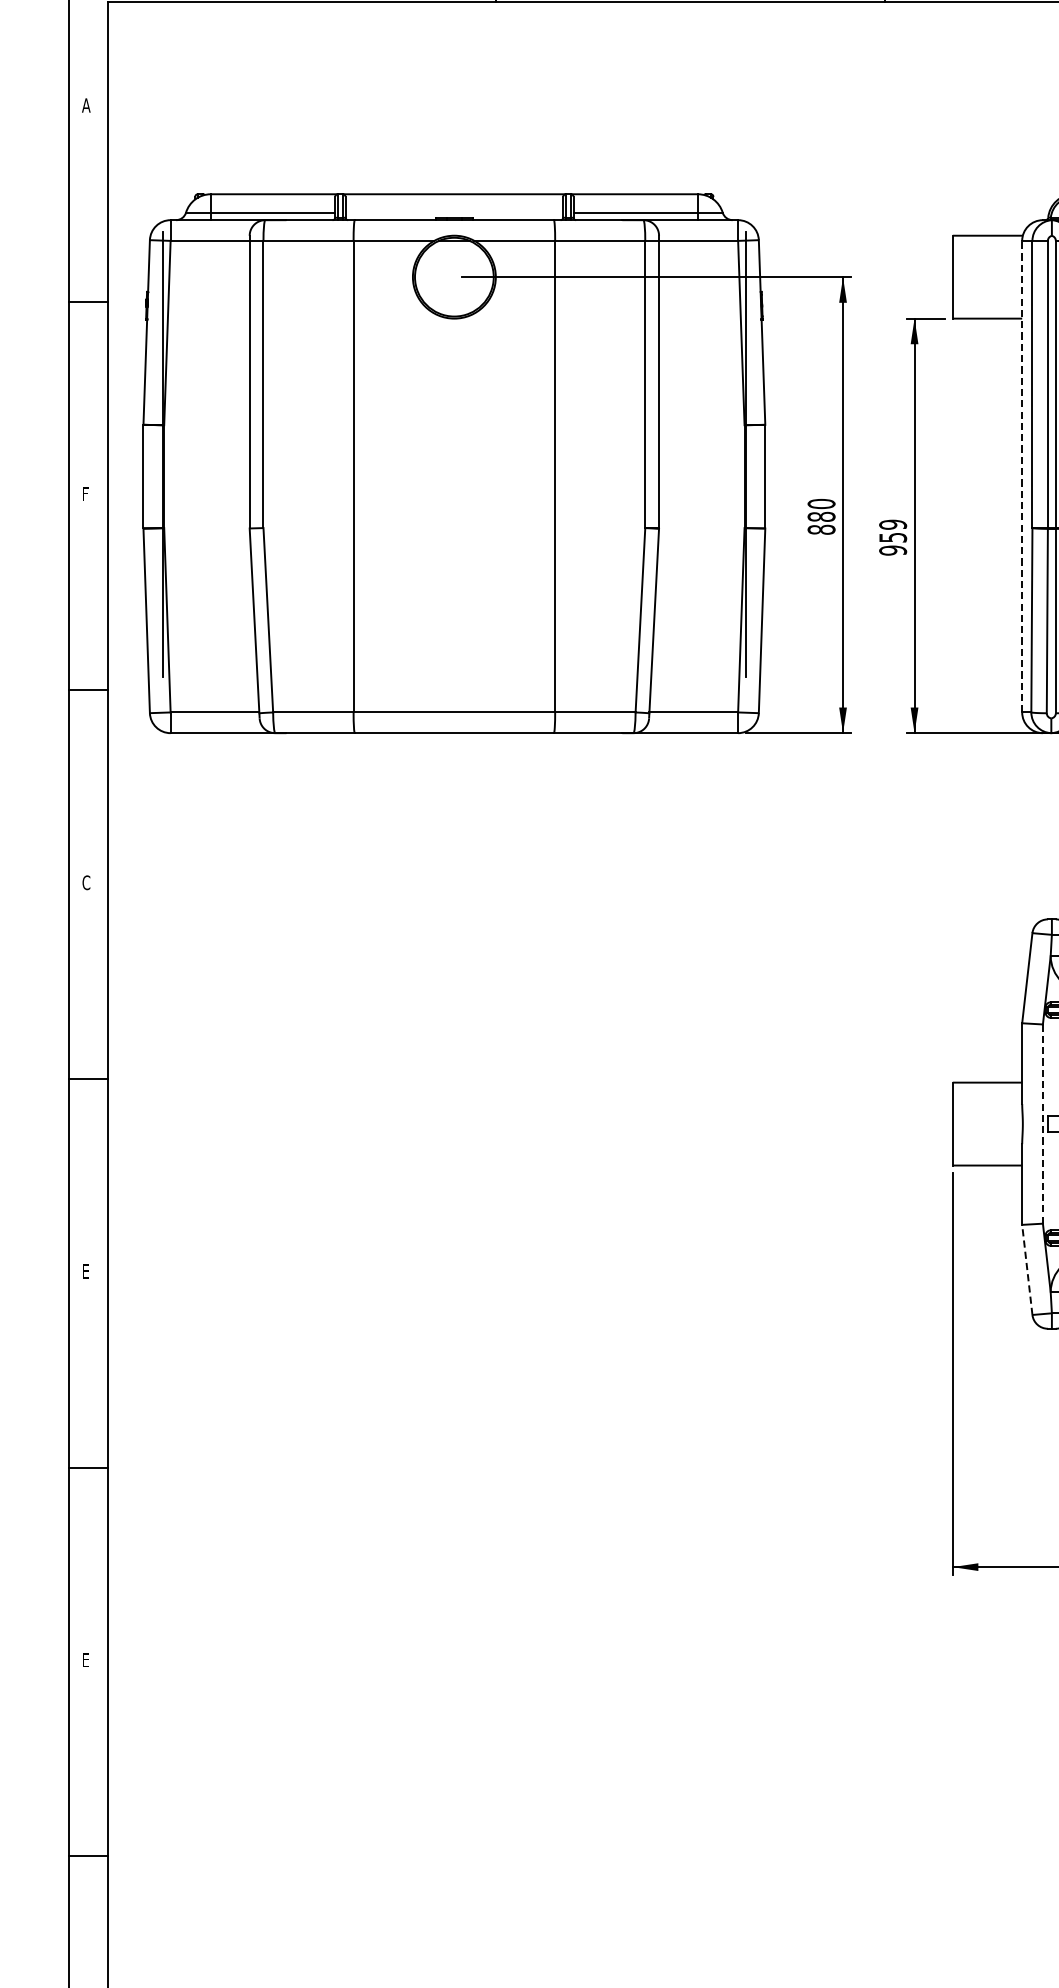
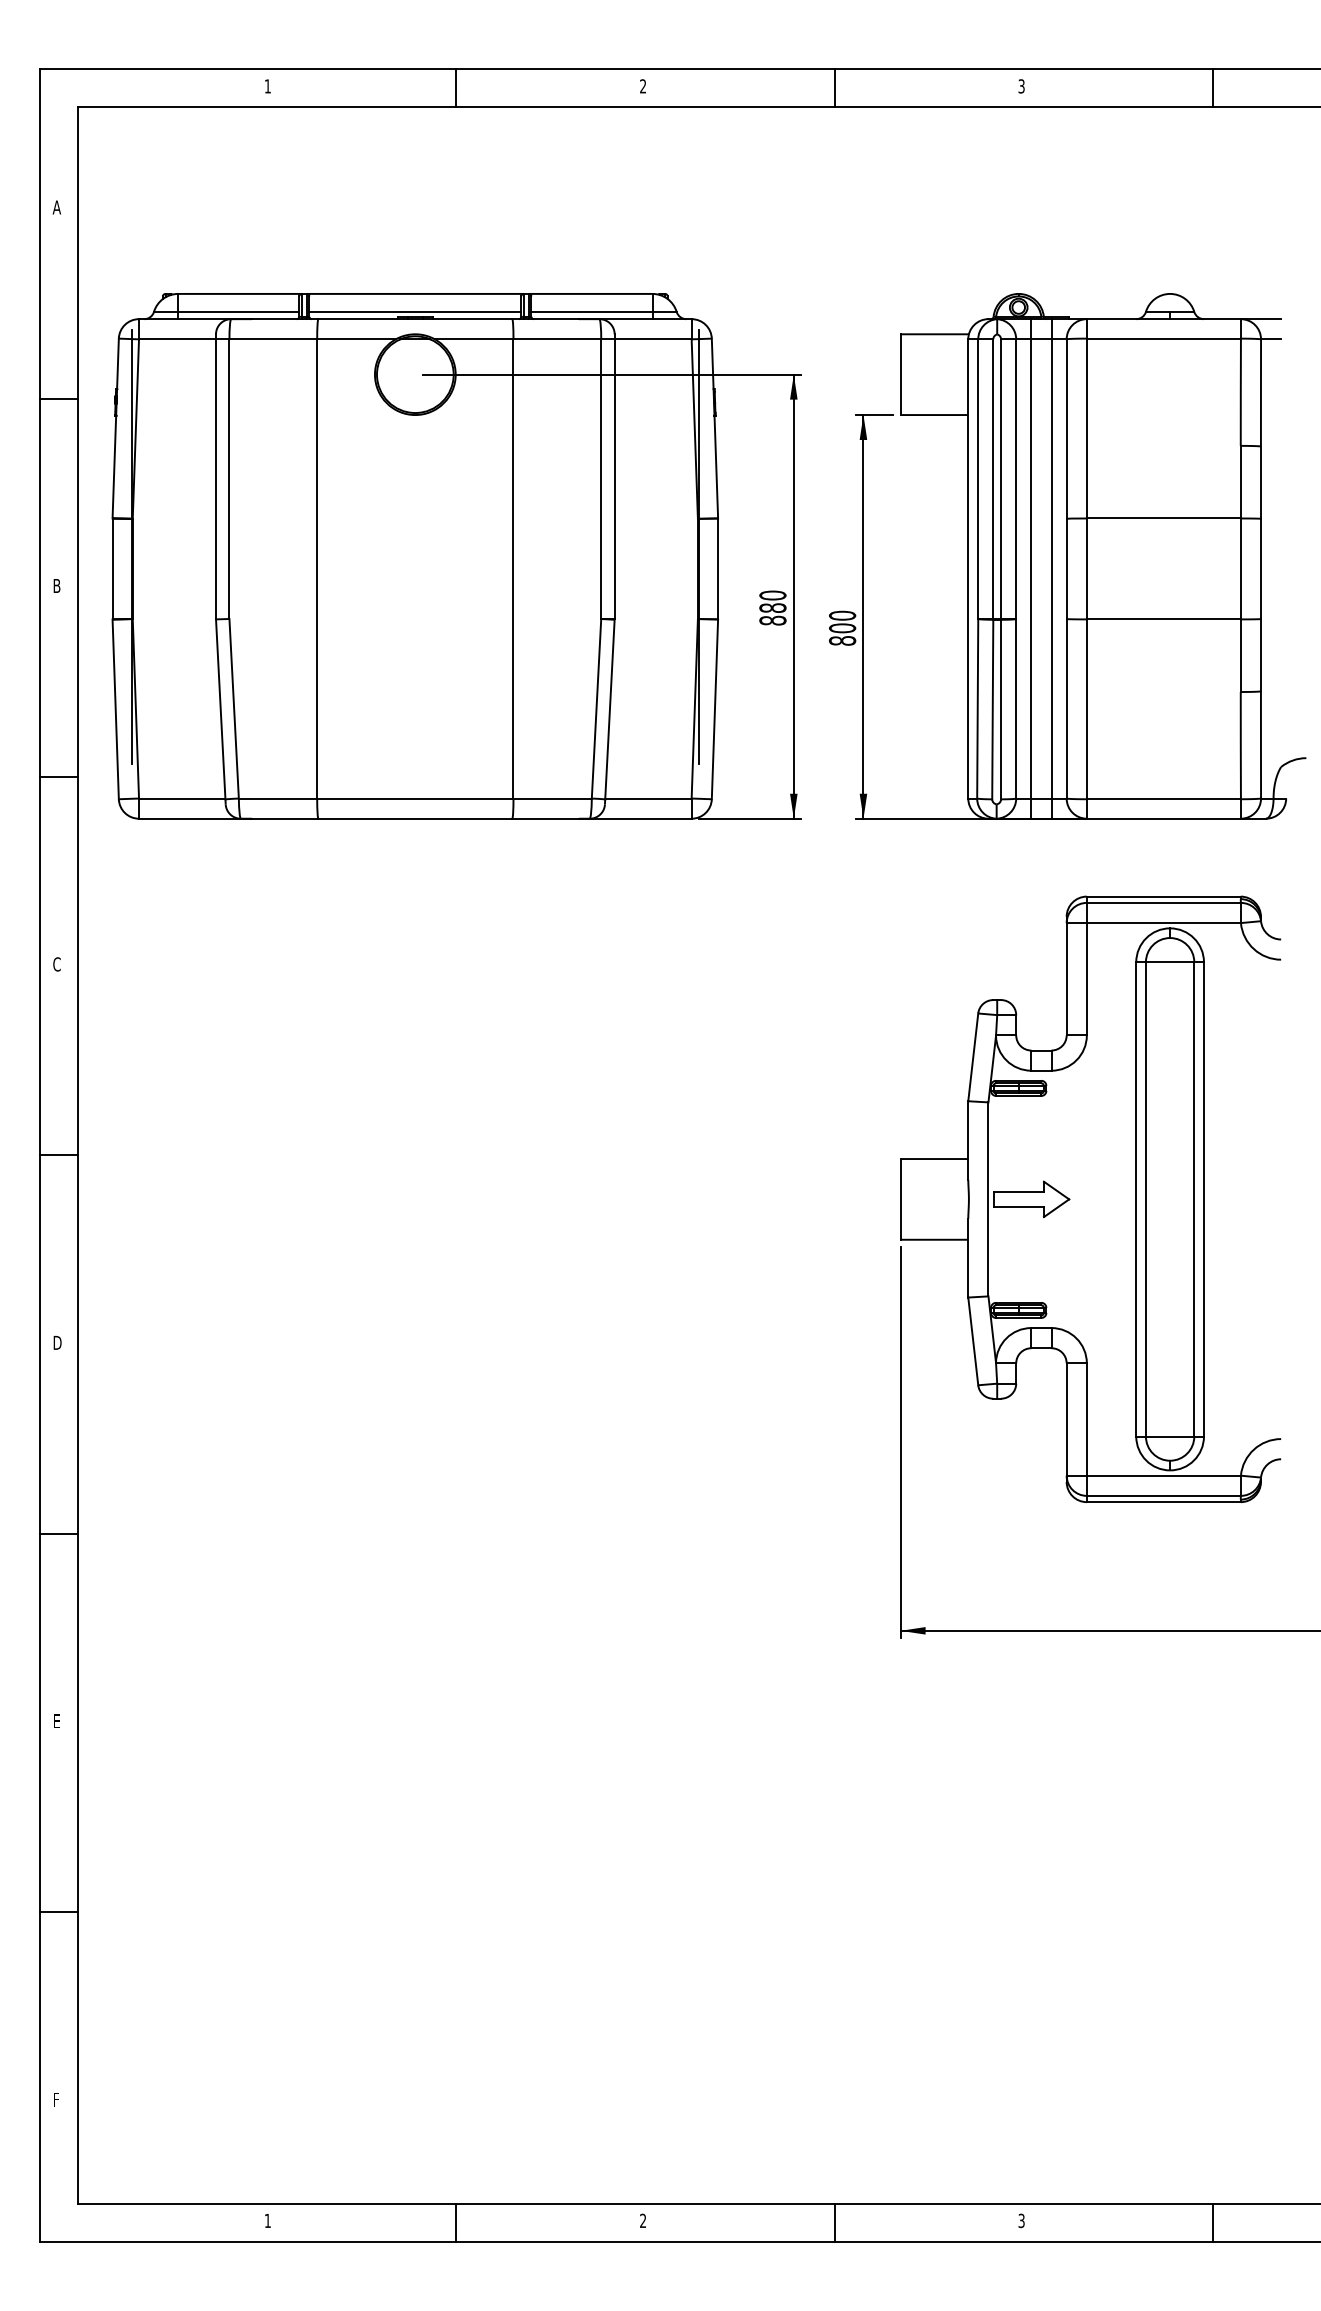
line: (454, 212) -> (415, 311), added
line: (1022, 476) -> (968, 568), dashed -> solid
text: (85, 493) -> (56, 585), F -> B
text: (893, 536) -> (842, 627), 959 -> 800
line: (1042, 1124) -> (988, 1199), dashed -> solid
line: (1027, 1268) -> (973, 1340), dashed -> solid
text: (86, 1271) -> (57, 1342), E -> D

